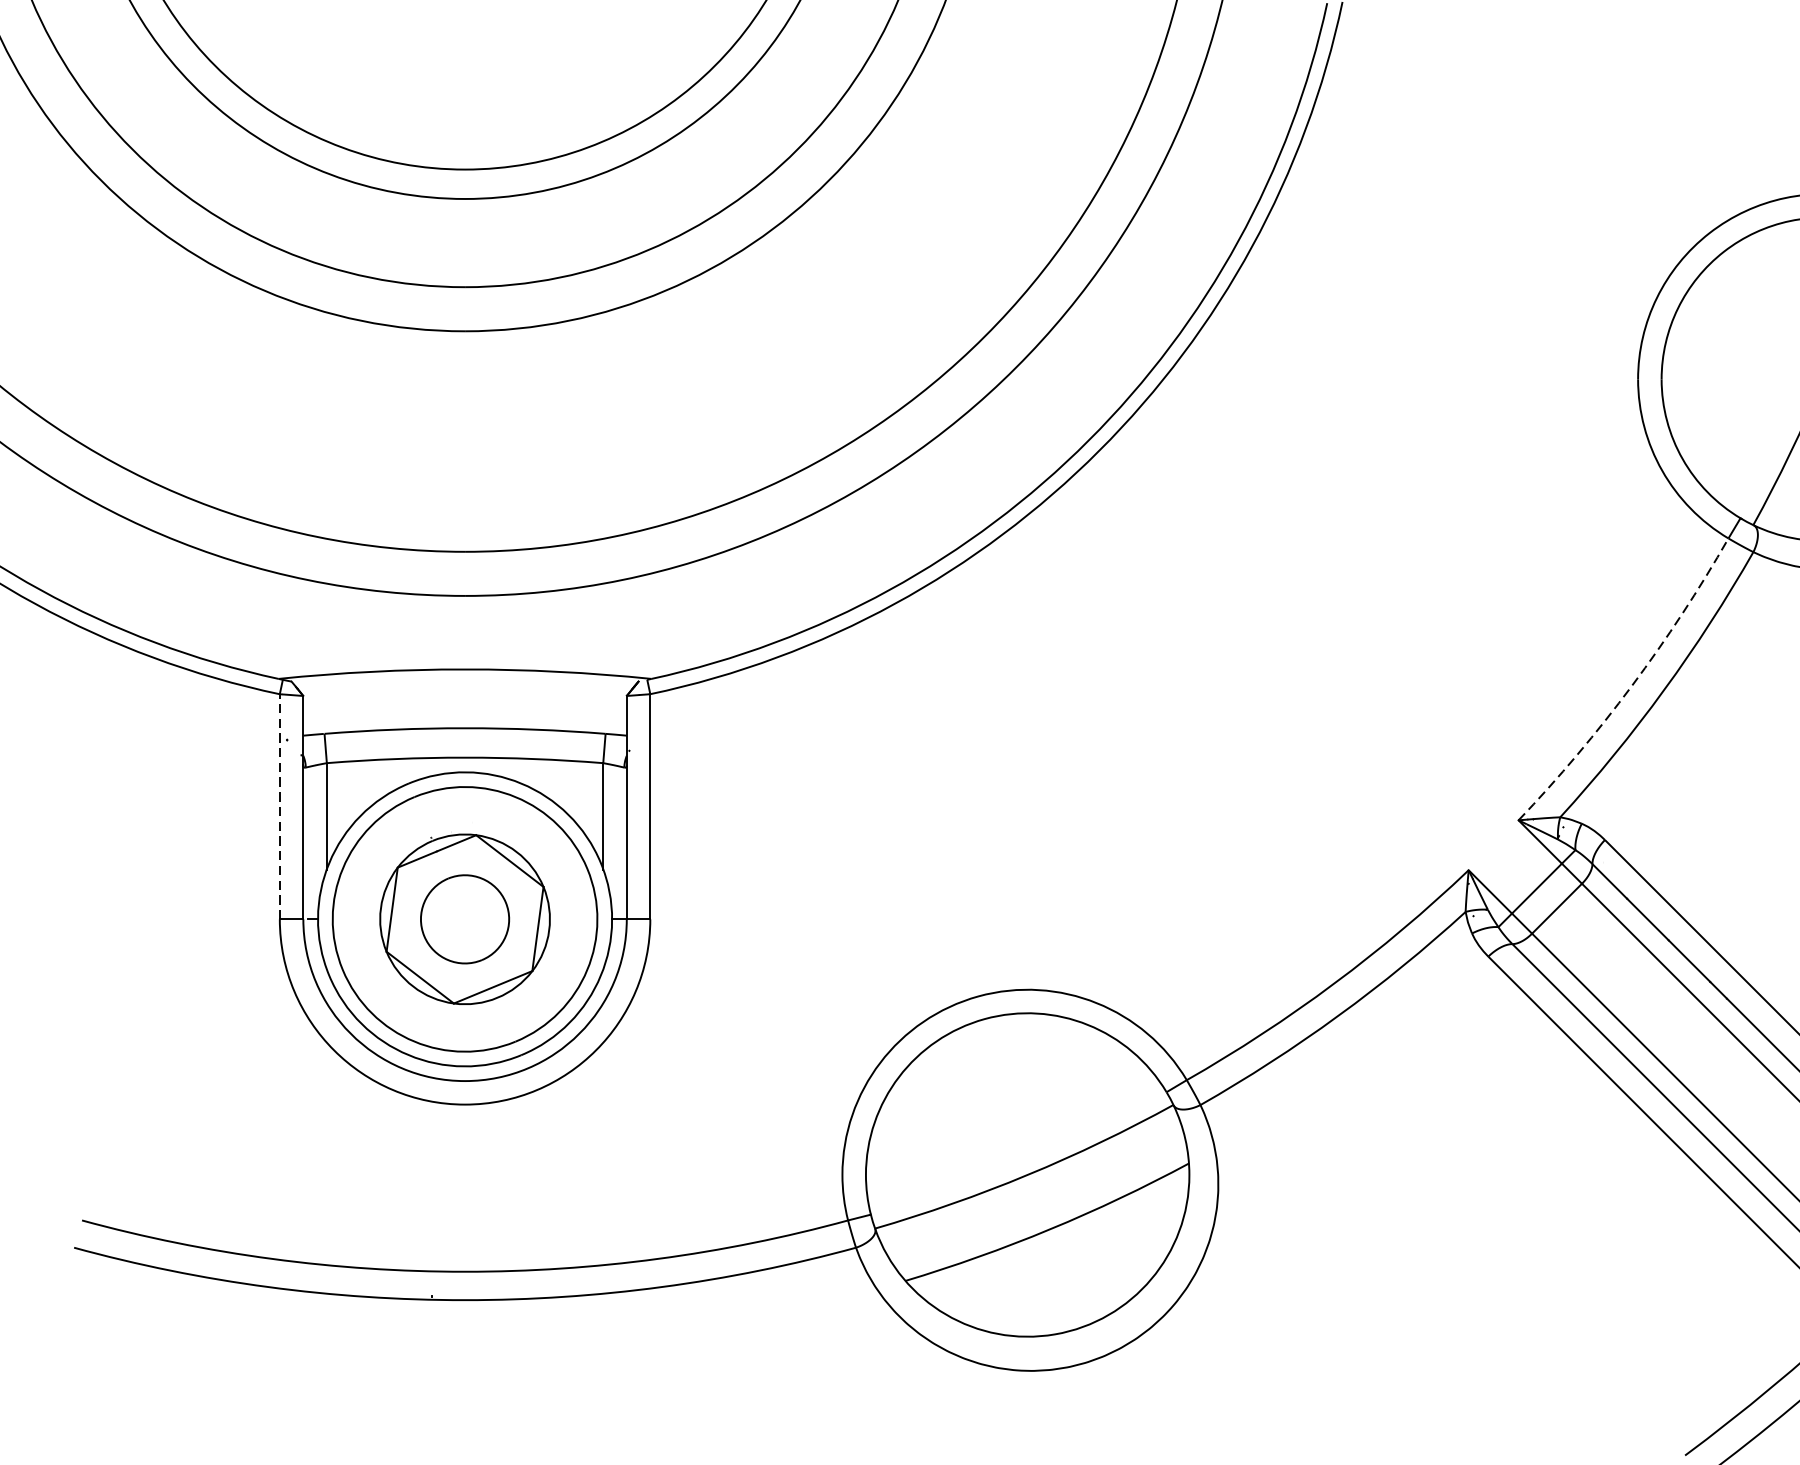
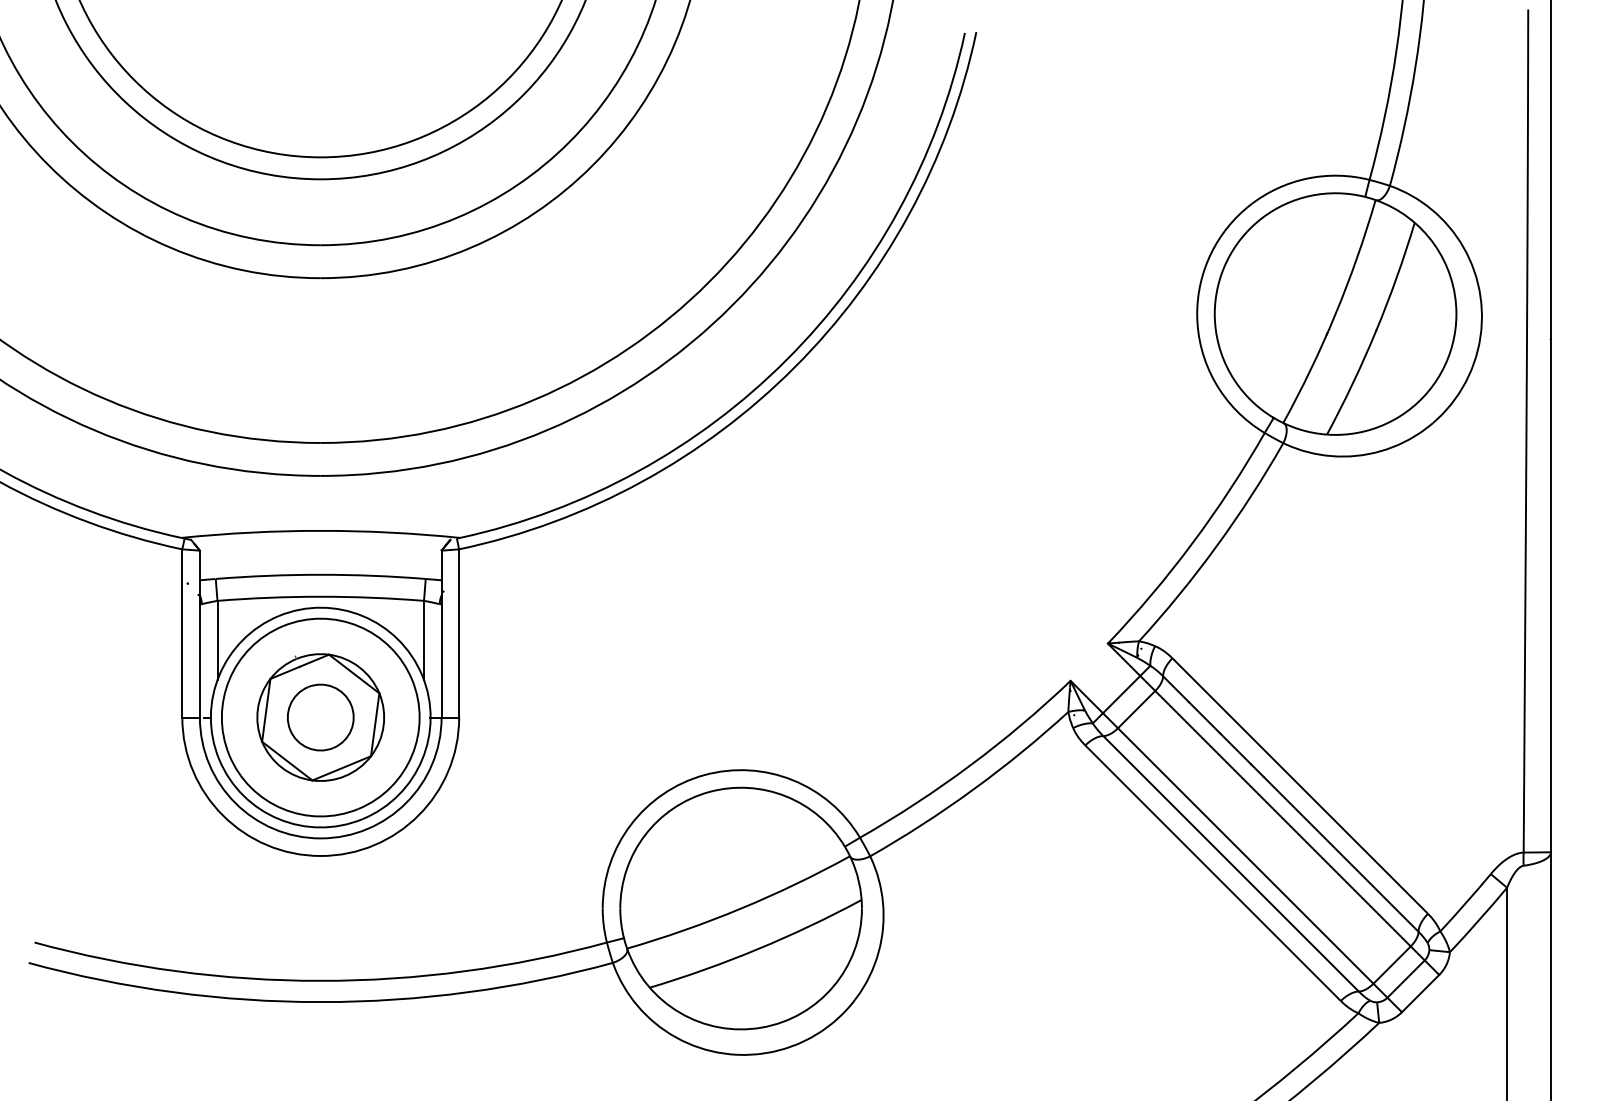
arc: (1631, 686) -> (1192, 543), dashed -> solid
line: (280, 805) -> (182, 632), dashed -> solid

